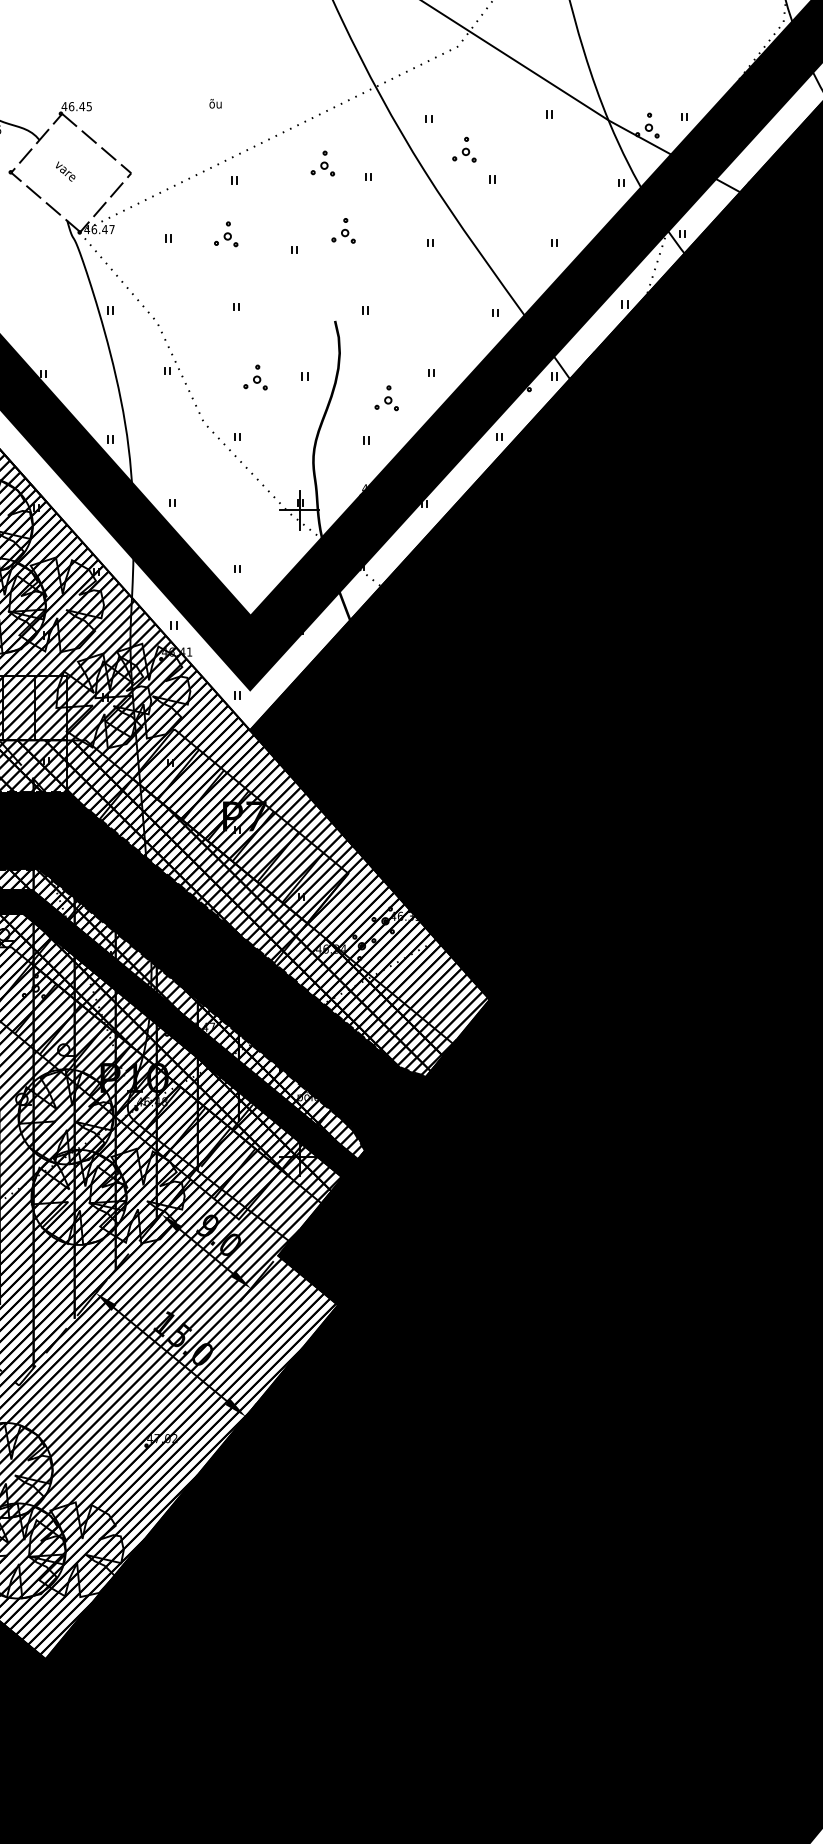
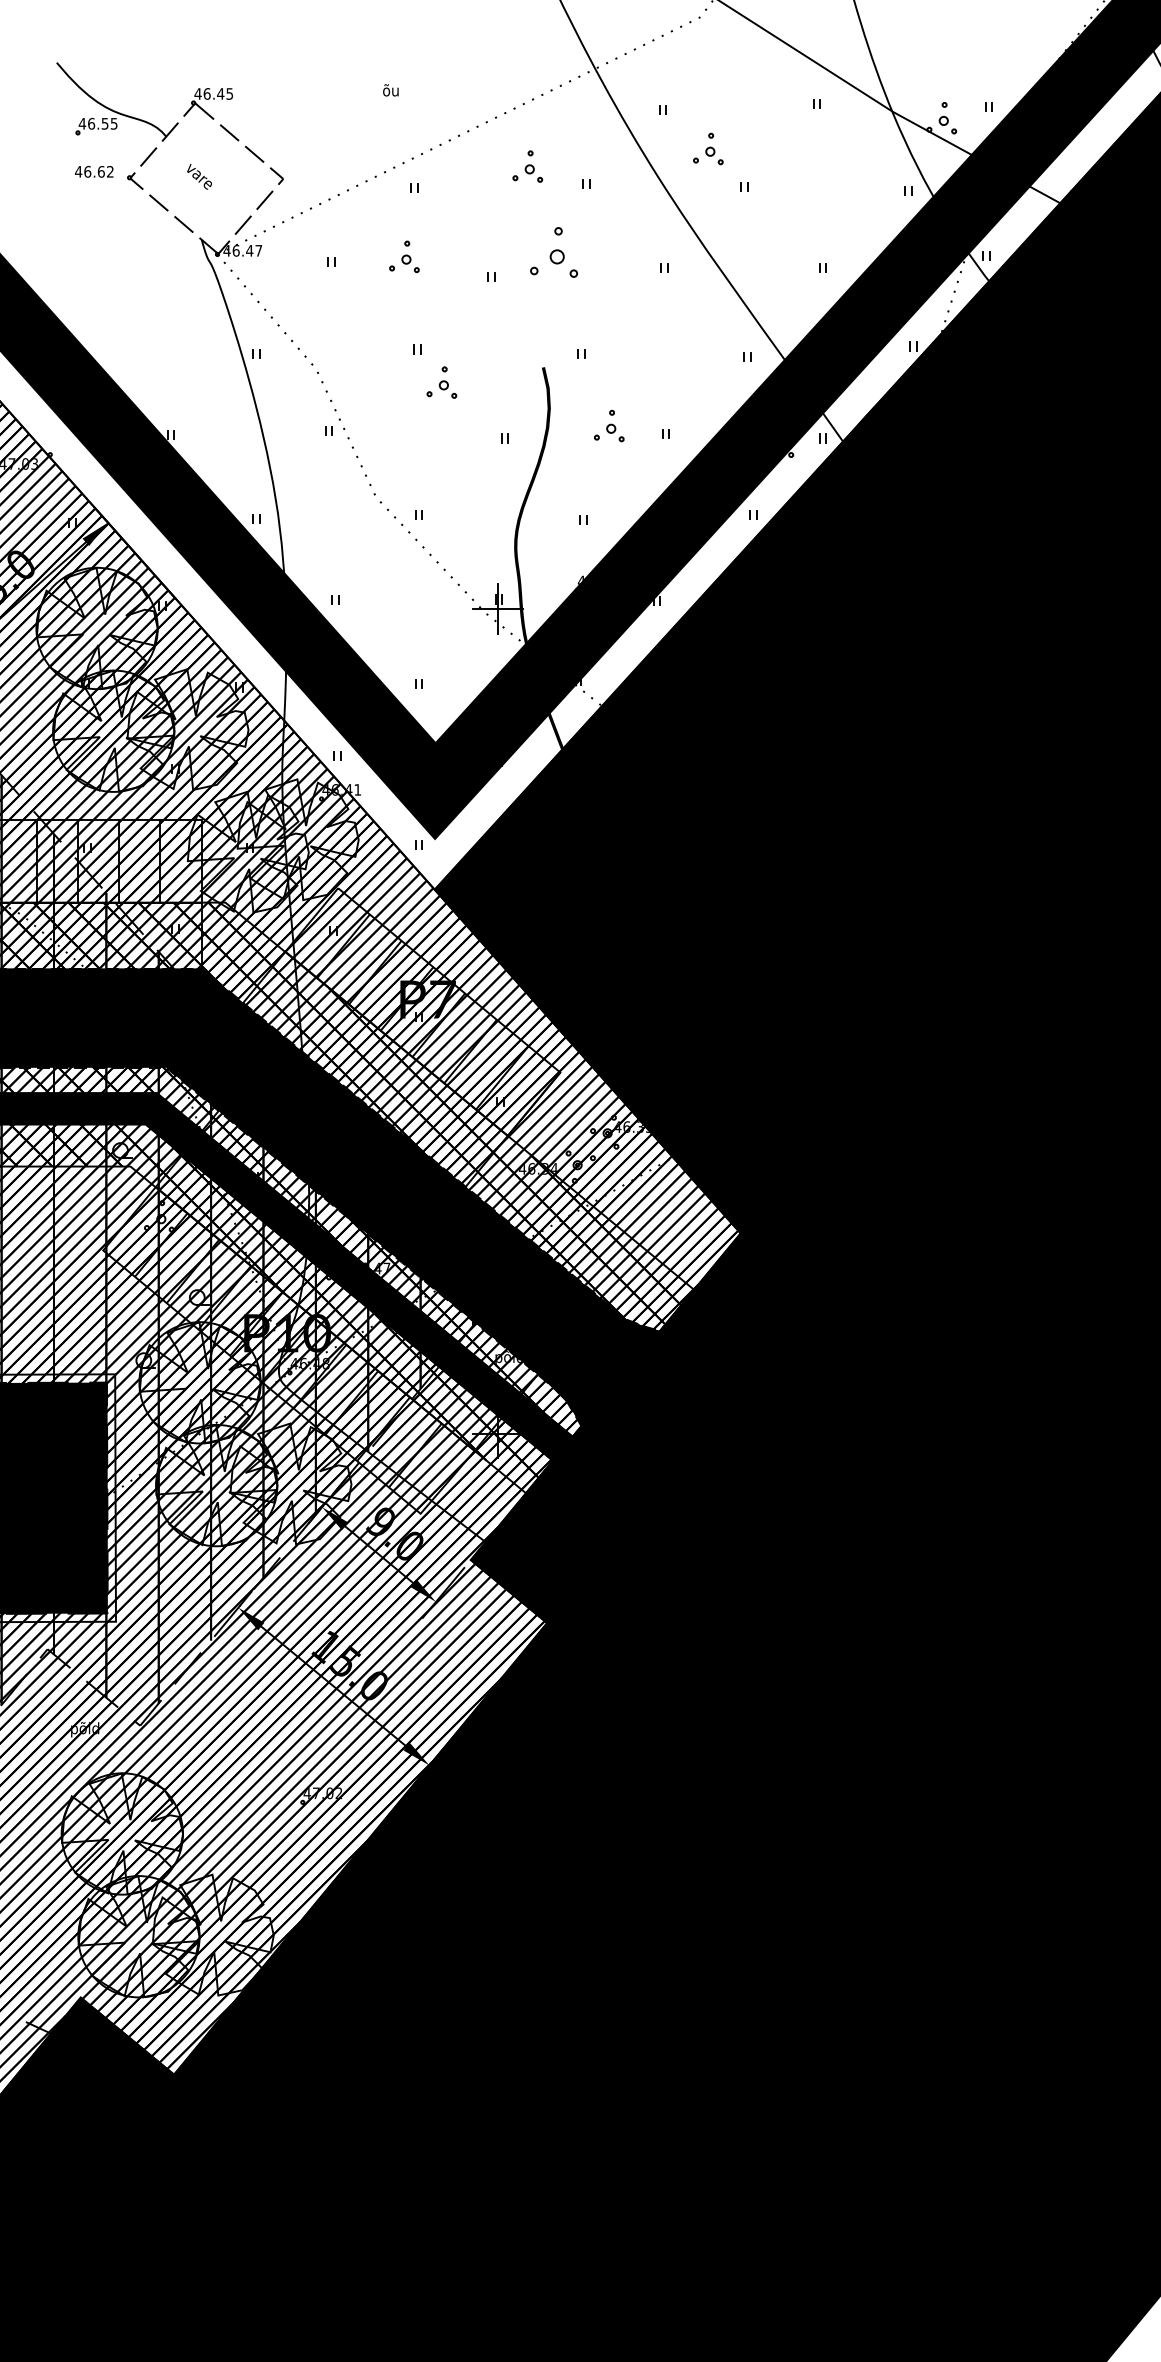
part: (343, 230) -> (554, 252), size x1.6
part: (255, 377) -> (441, 382), moved
part: (386, 397) -> (609, 425), moved

